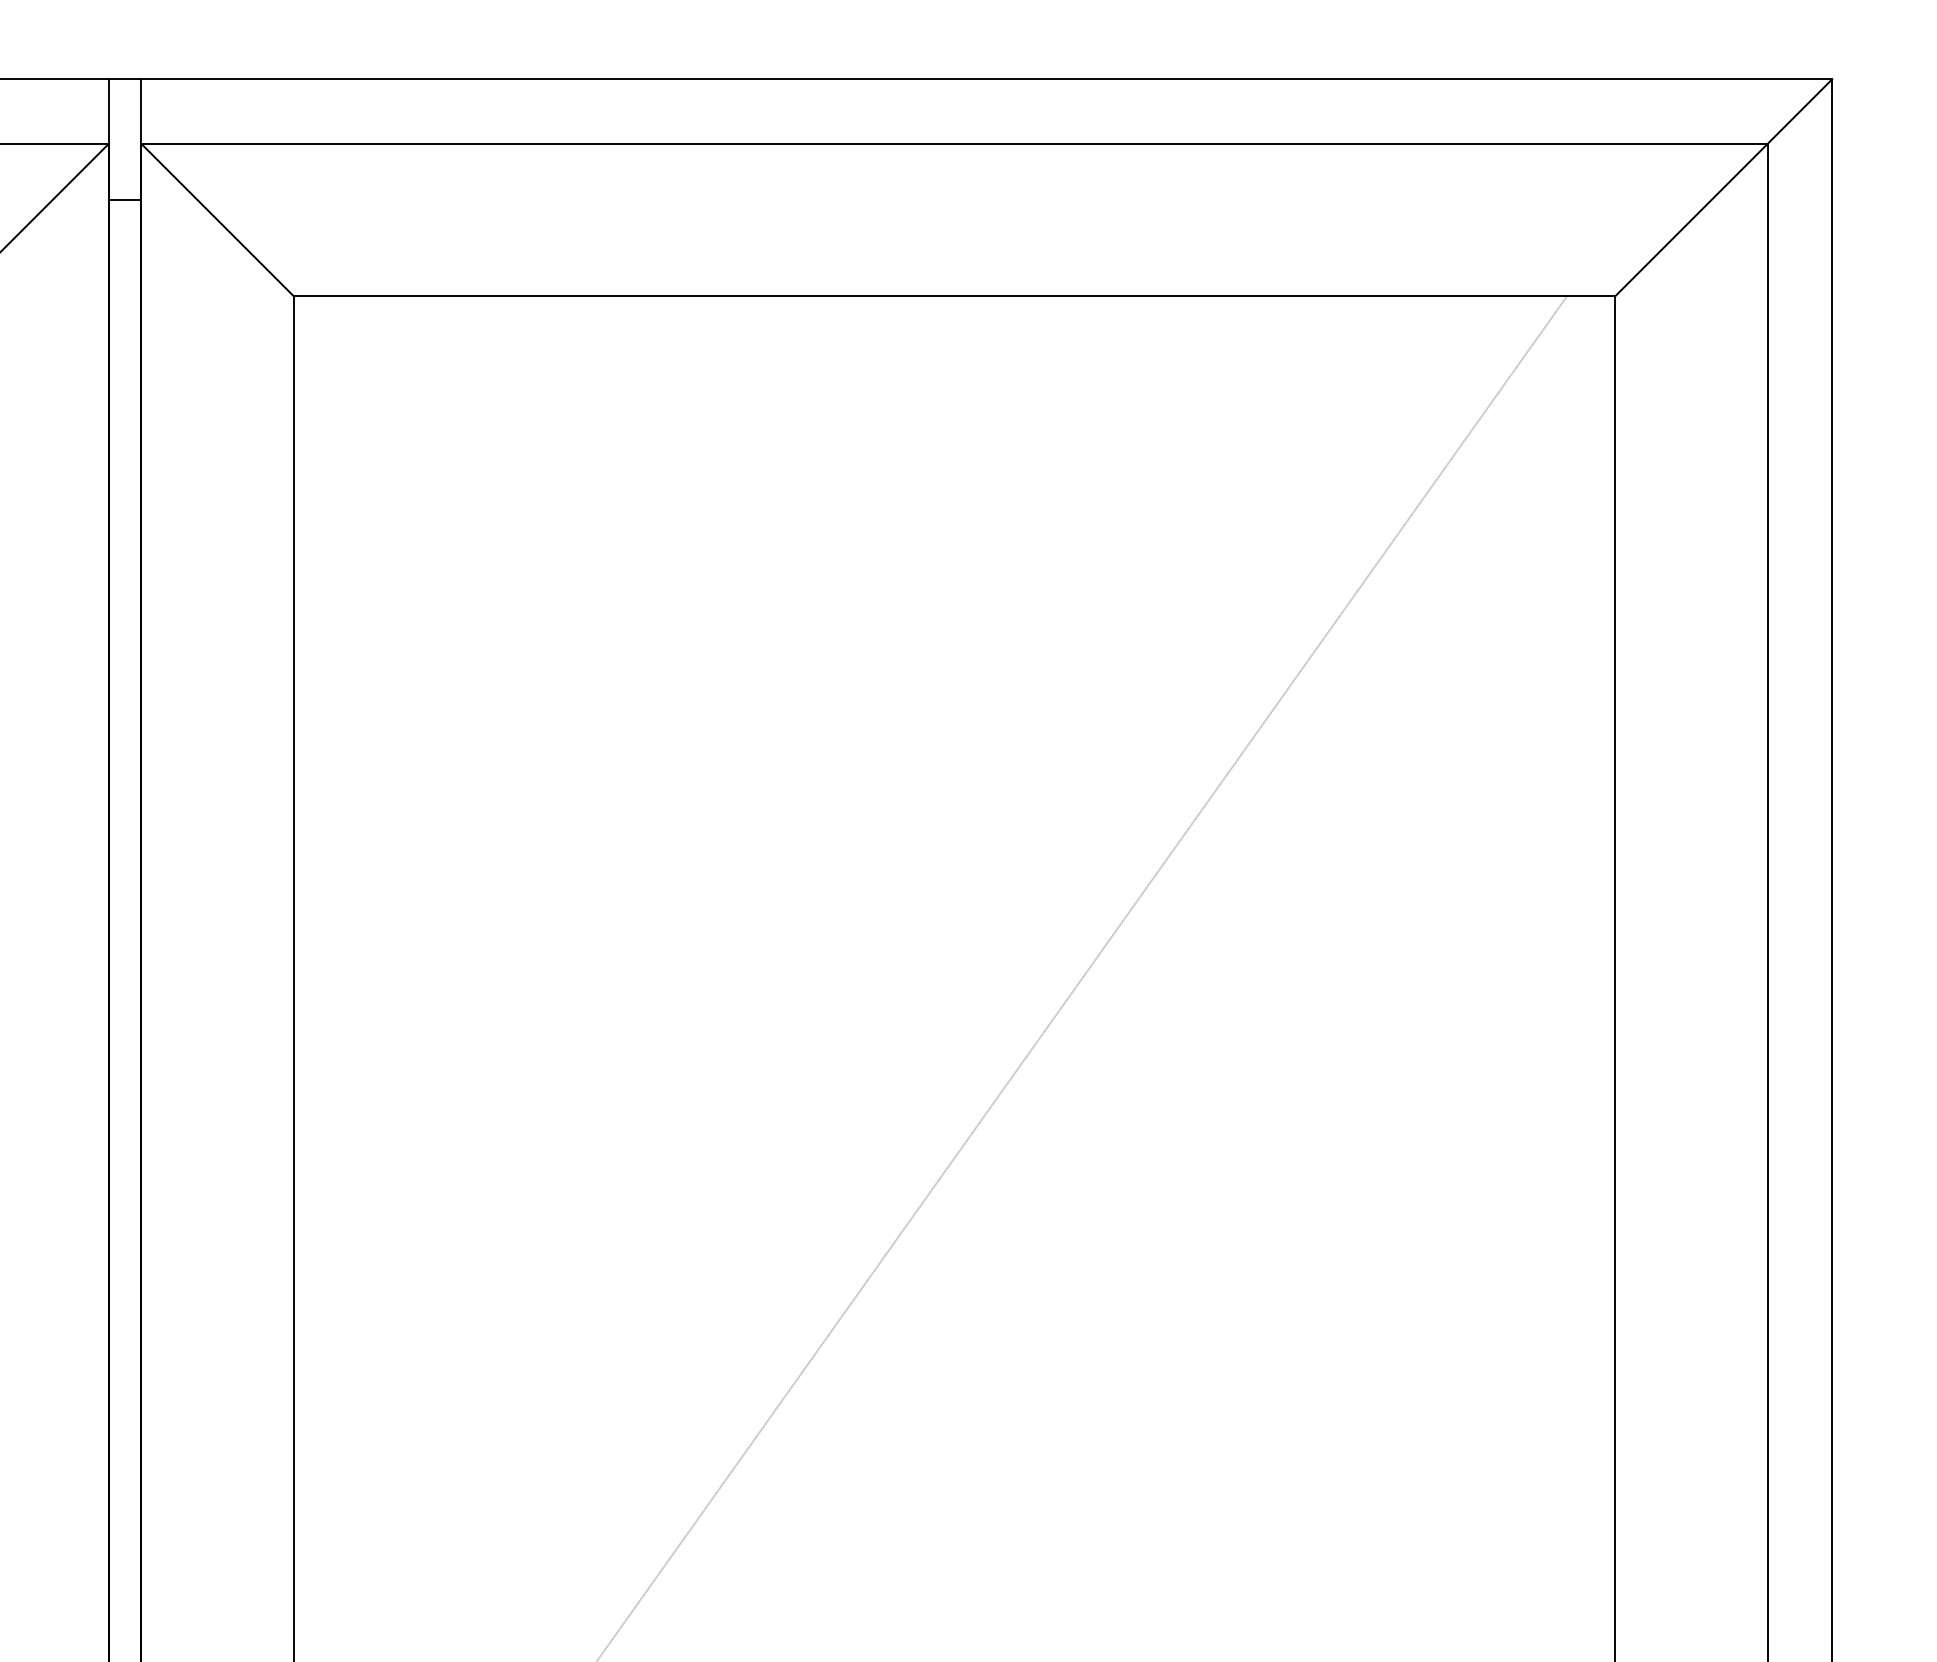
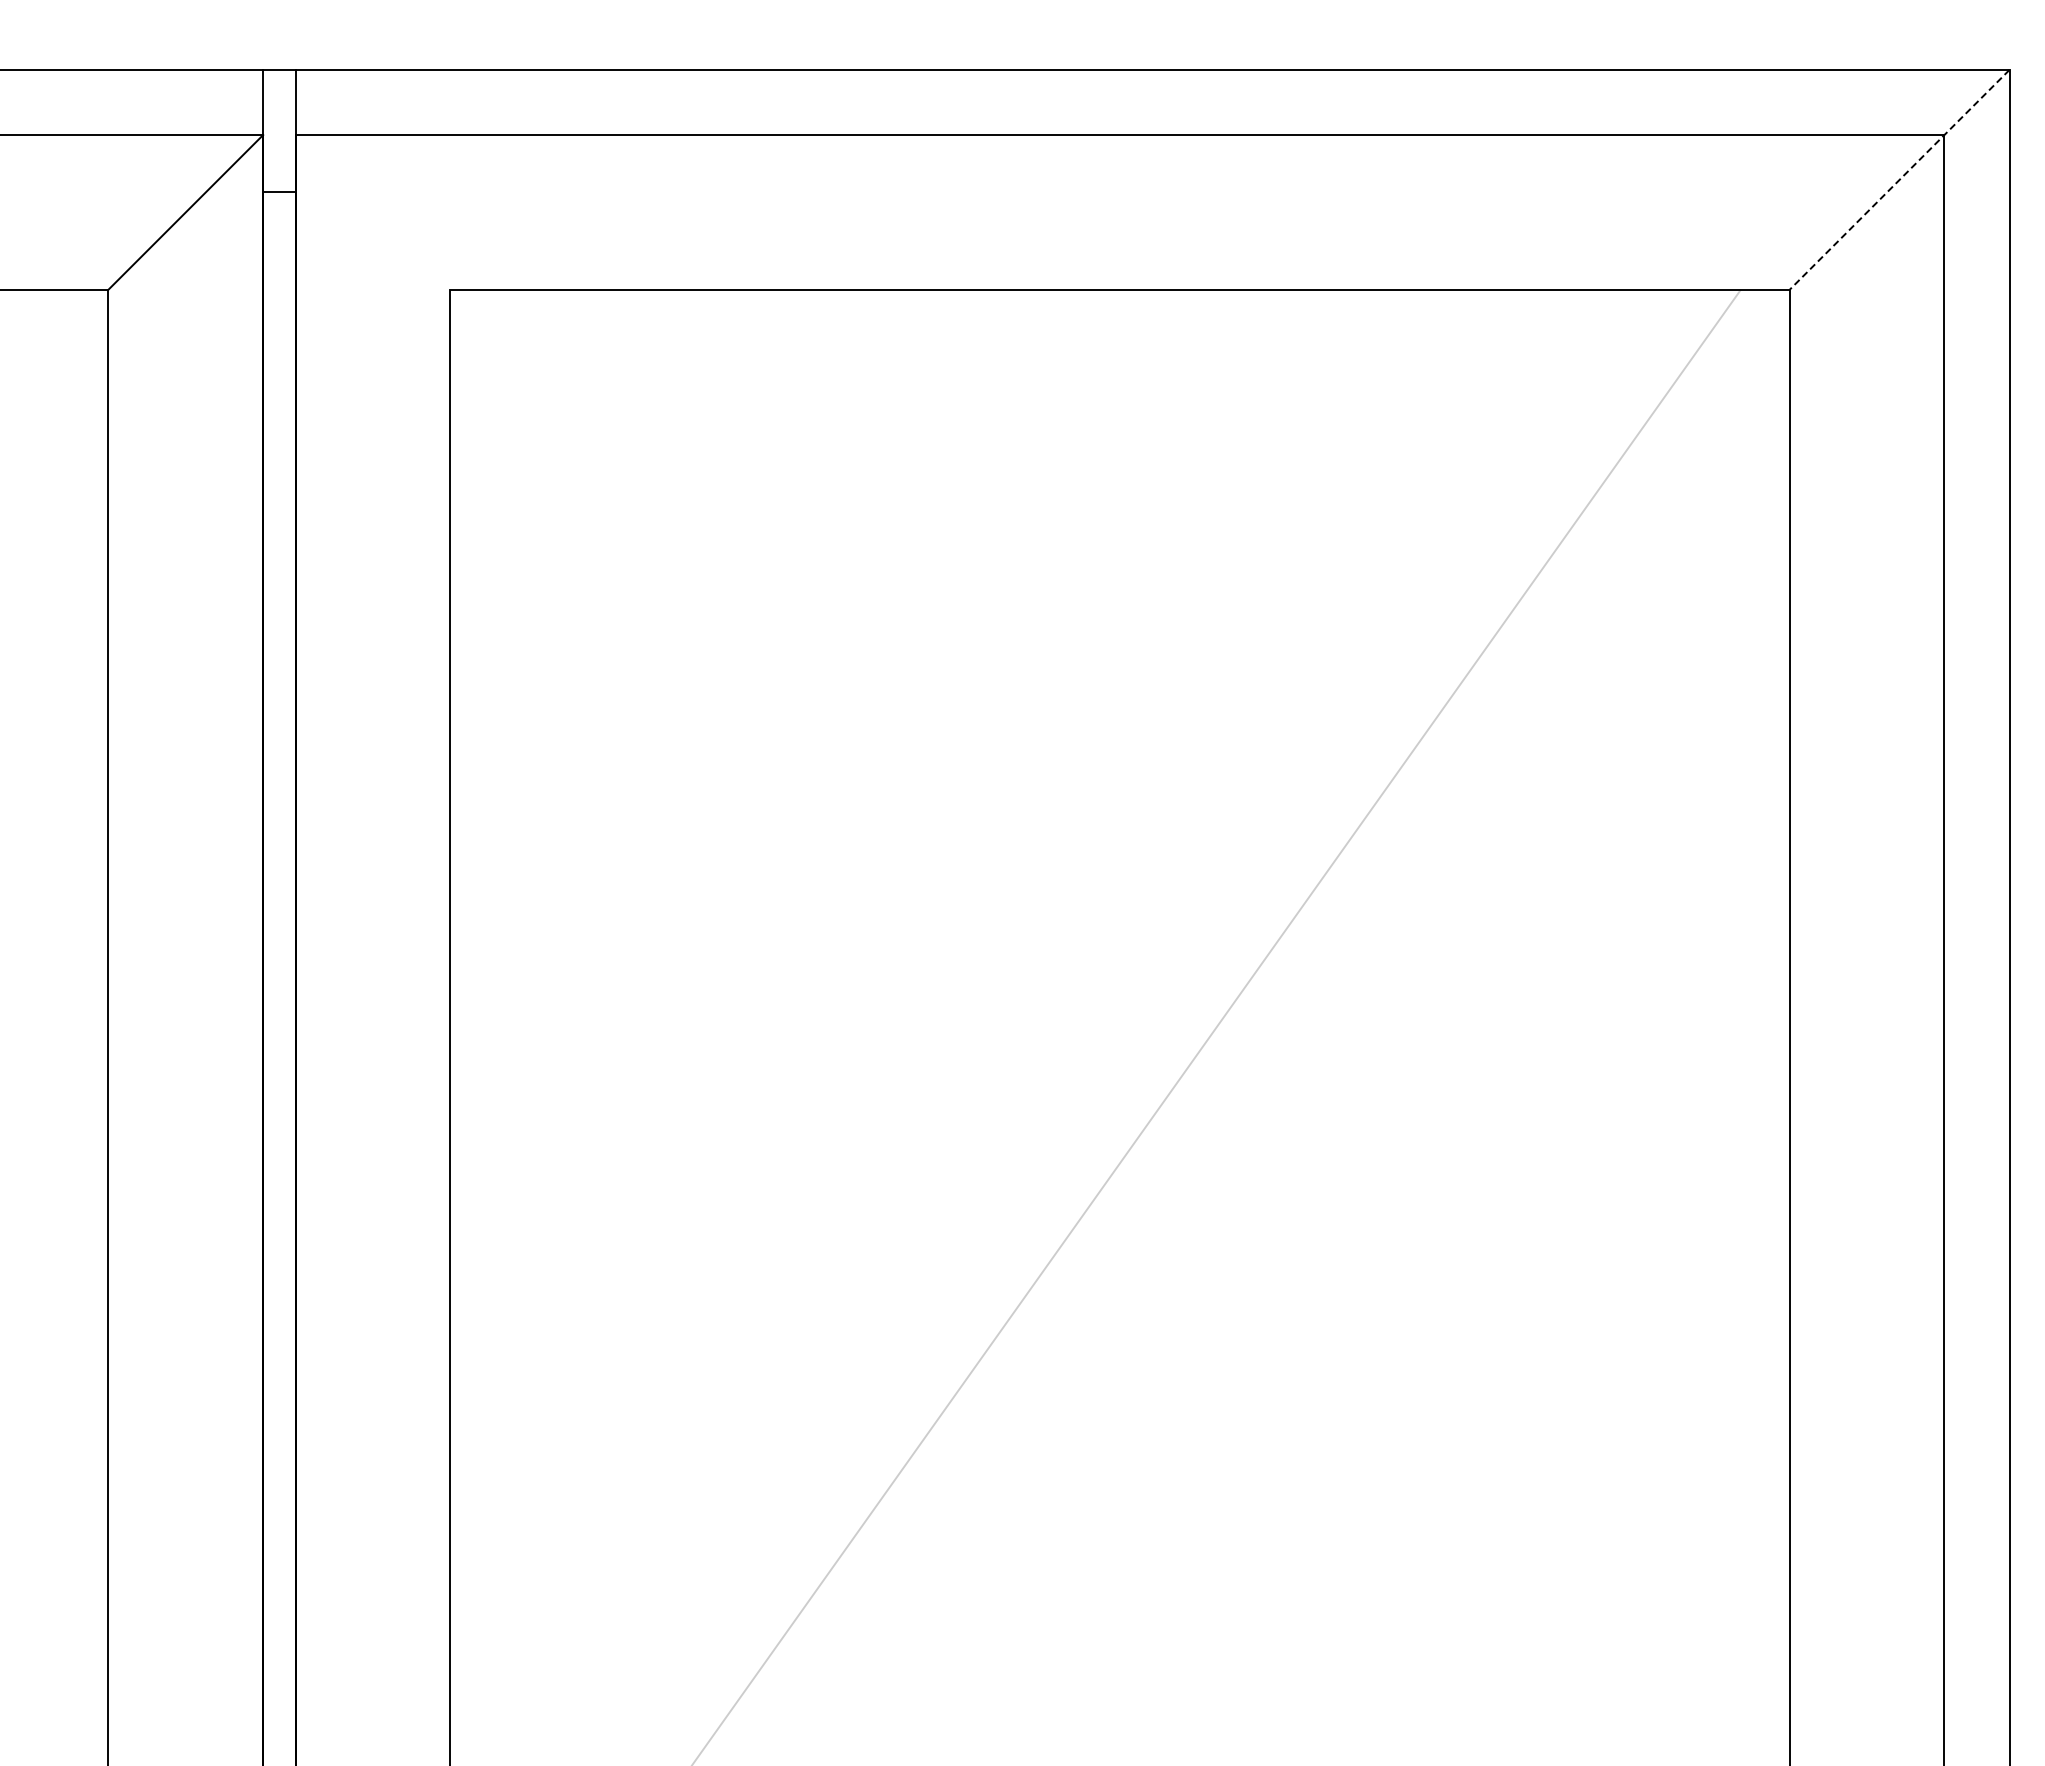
line: (1723, 188) -> (1899, 180), solid -> dashed
line: (216, 220) -> (372, 212), removed

